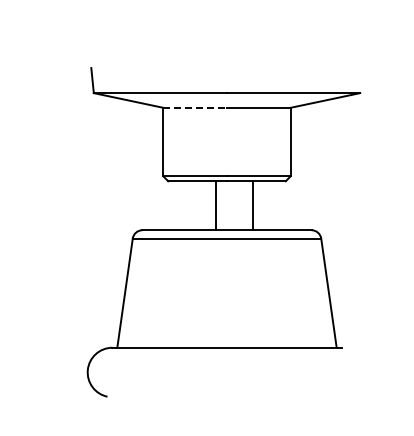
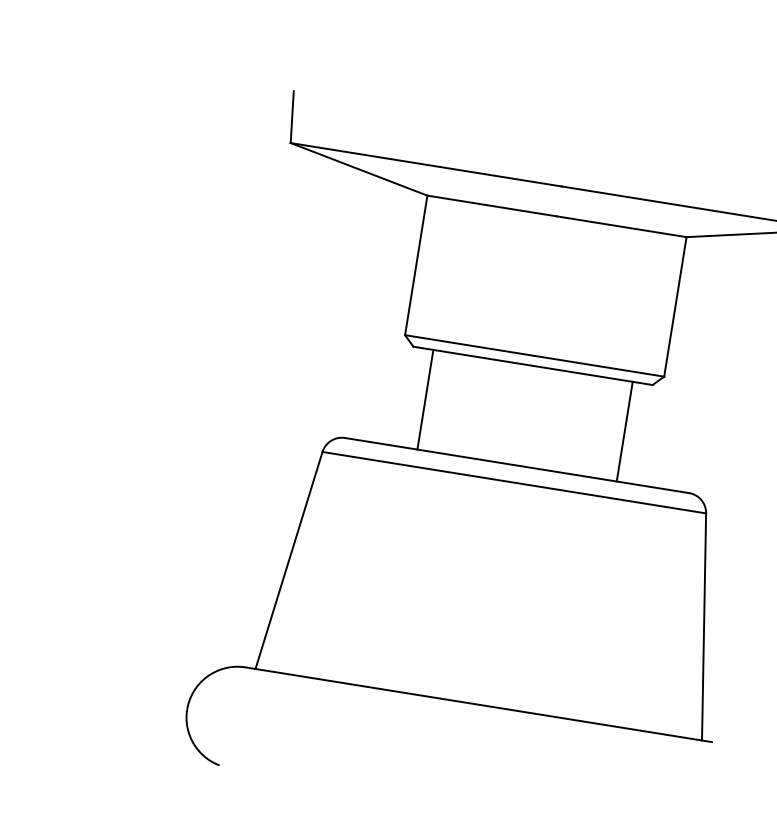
line: (195, 107) -> (492, 205), dashed -> solid
line: (216, 205) -> (426, 399), moved
line: (252, 205) -> (623, 430), moved

